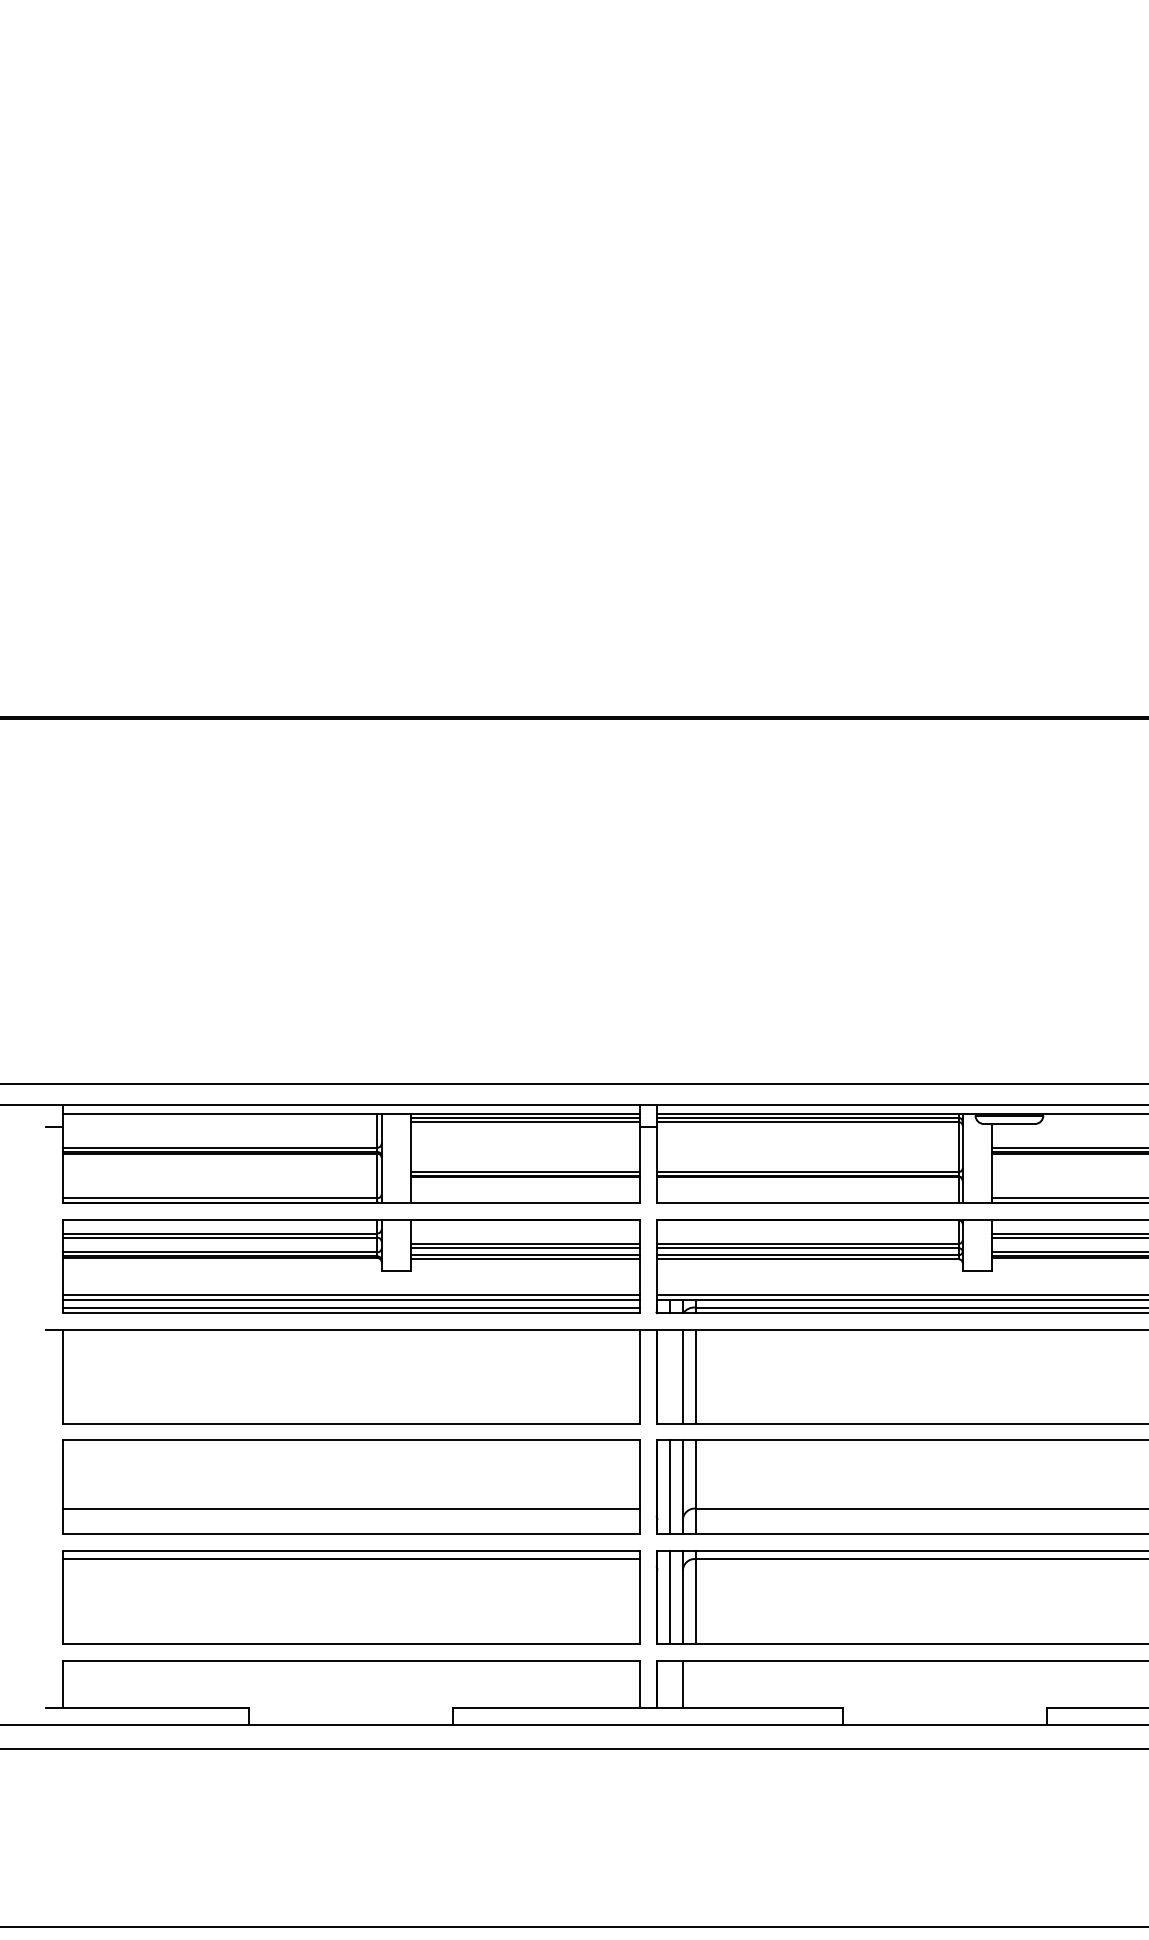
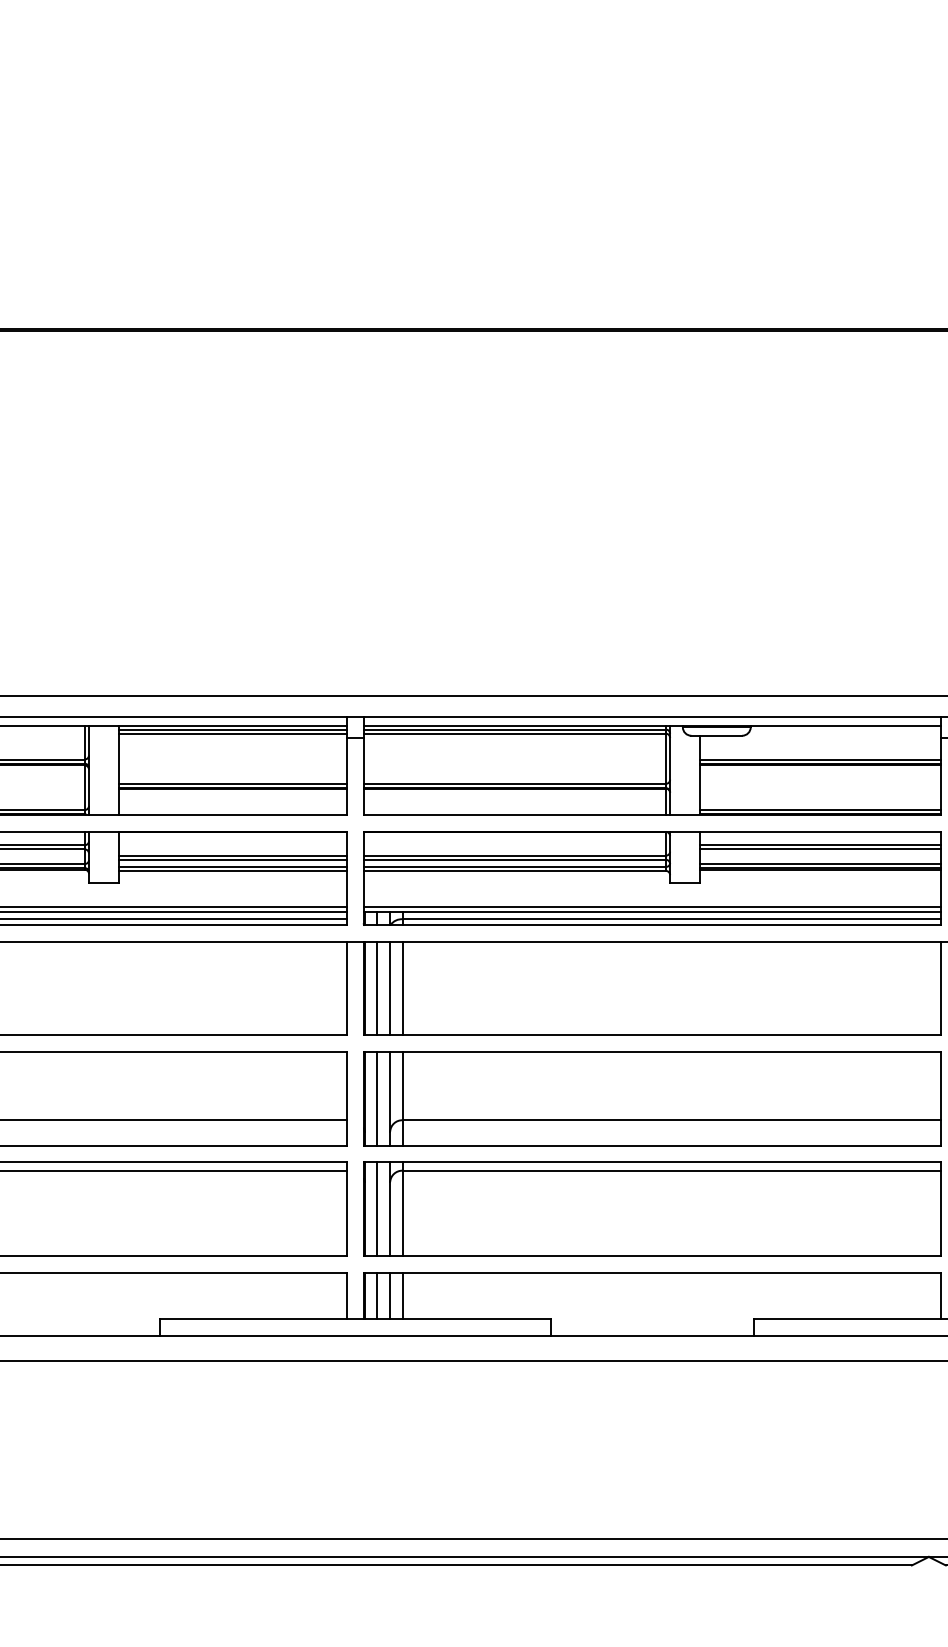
line: (670, 1376) -> (377, 988), added
line: (670, 1684) -> (377, 1296), added
line: (695, 1684) -> (402, 1296), added

